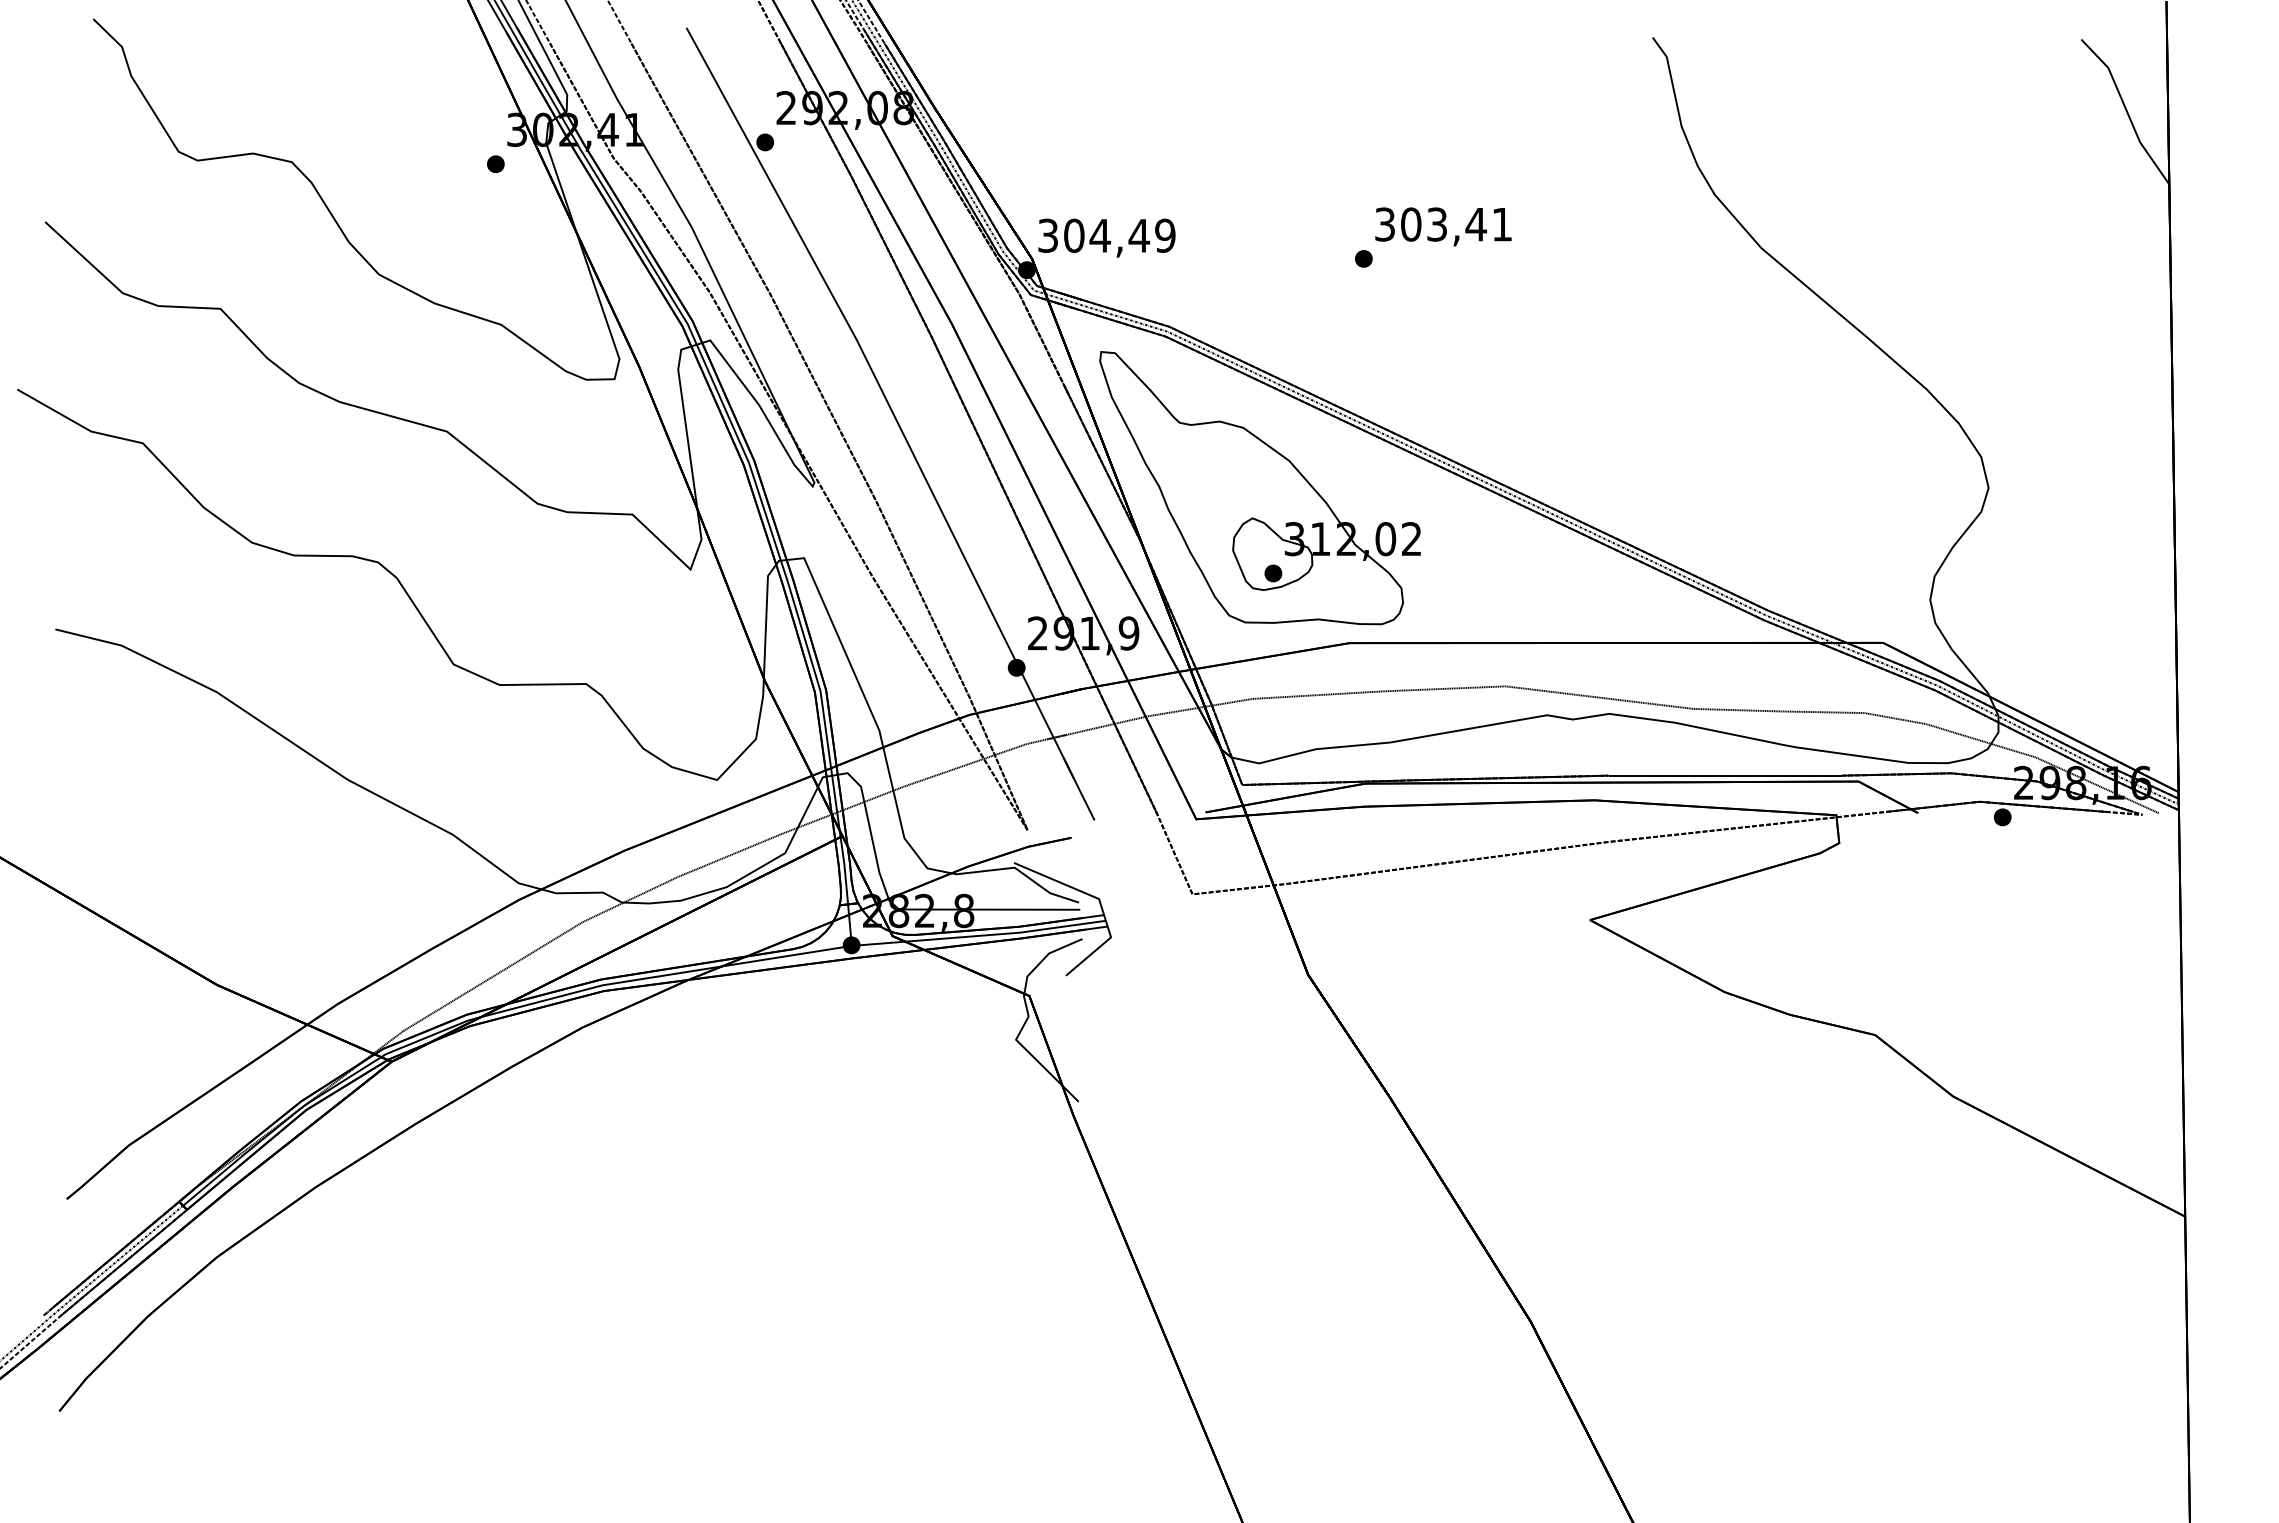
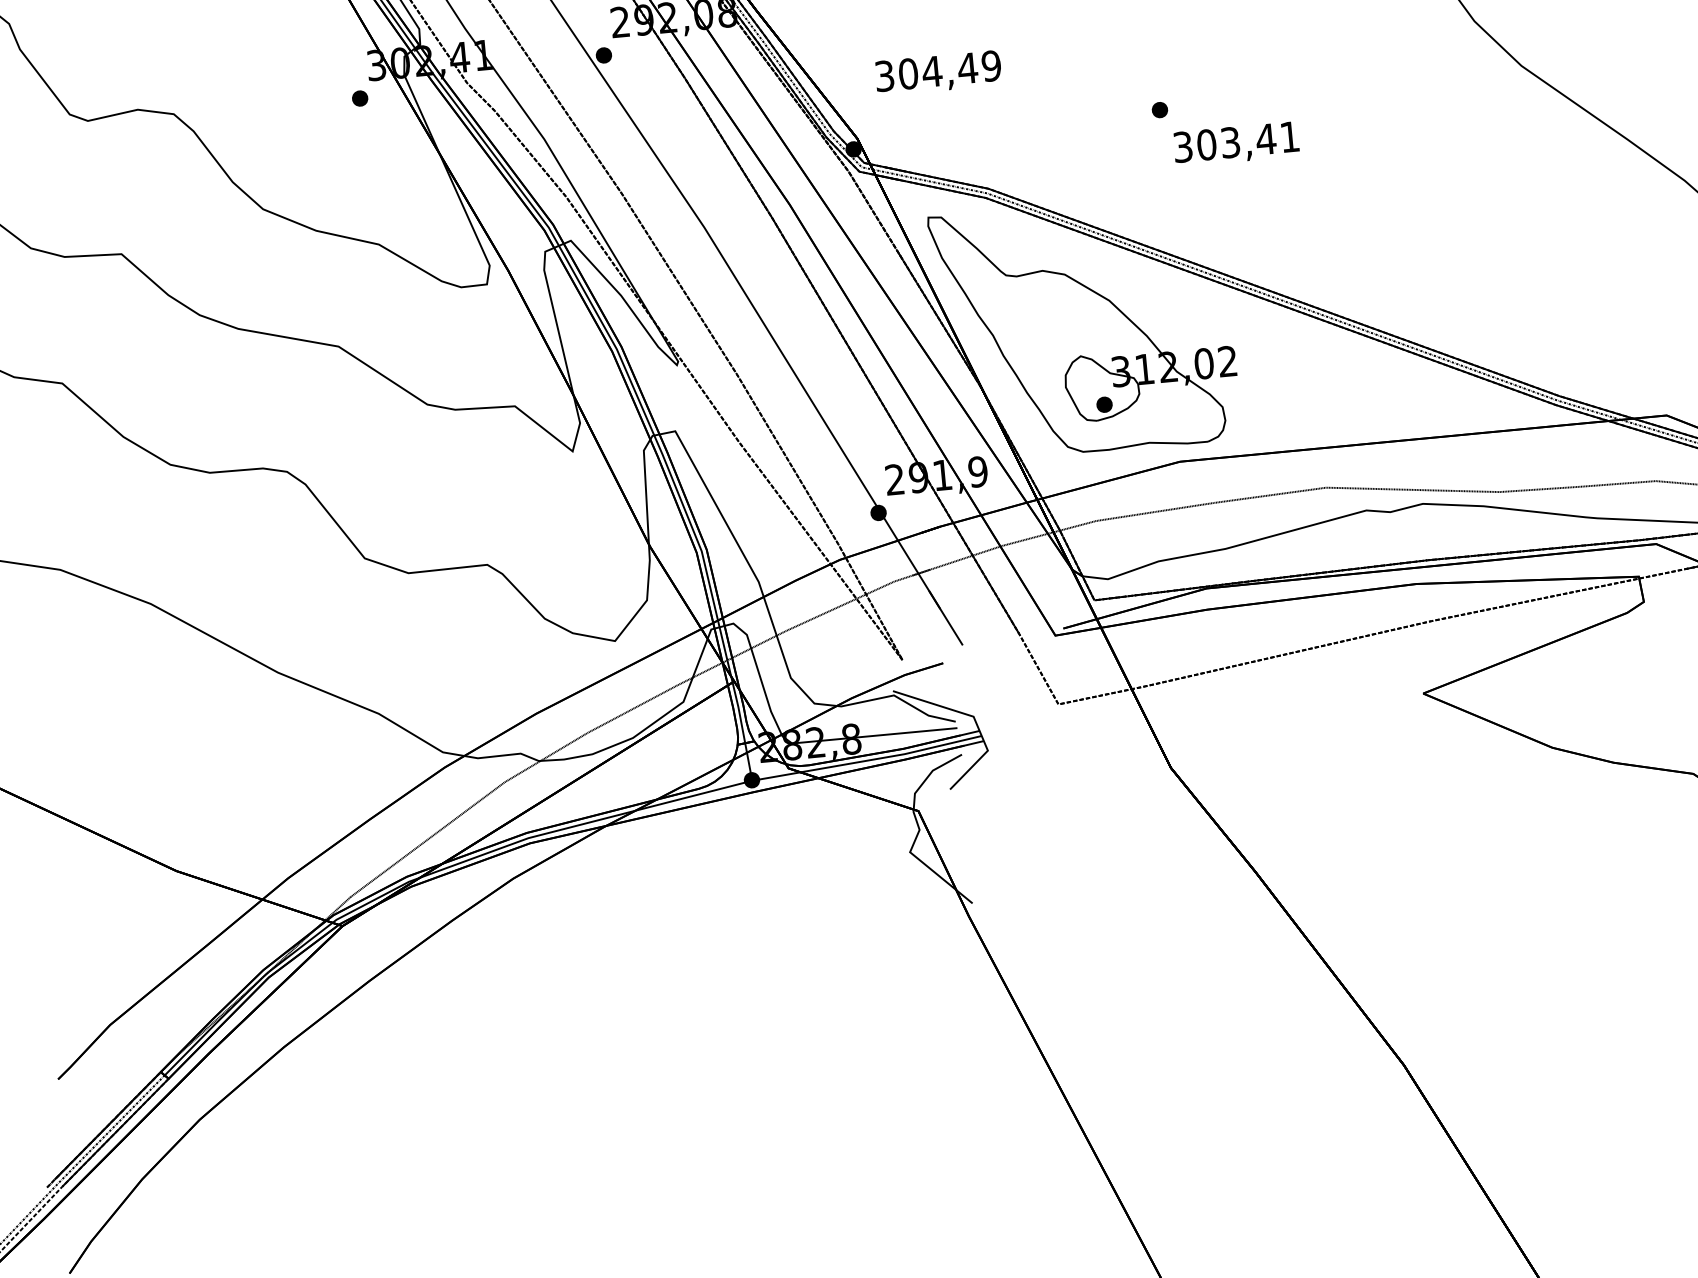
text: (1443, 226) -> (1236, 143), moved
text: (1106, 237) -> (938, 72), moved

